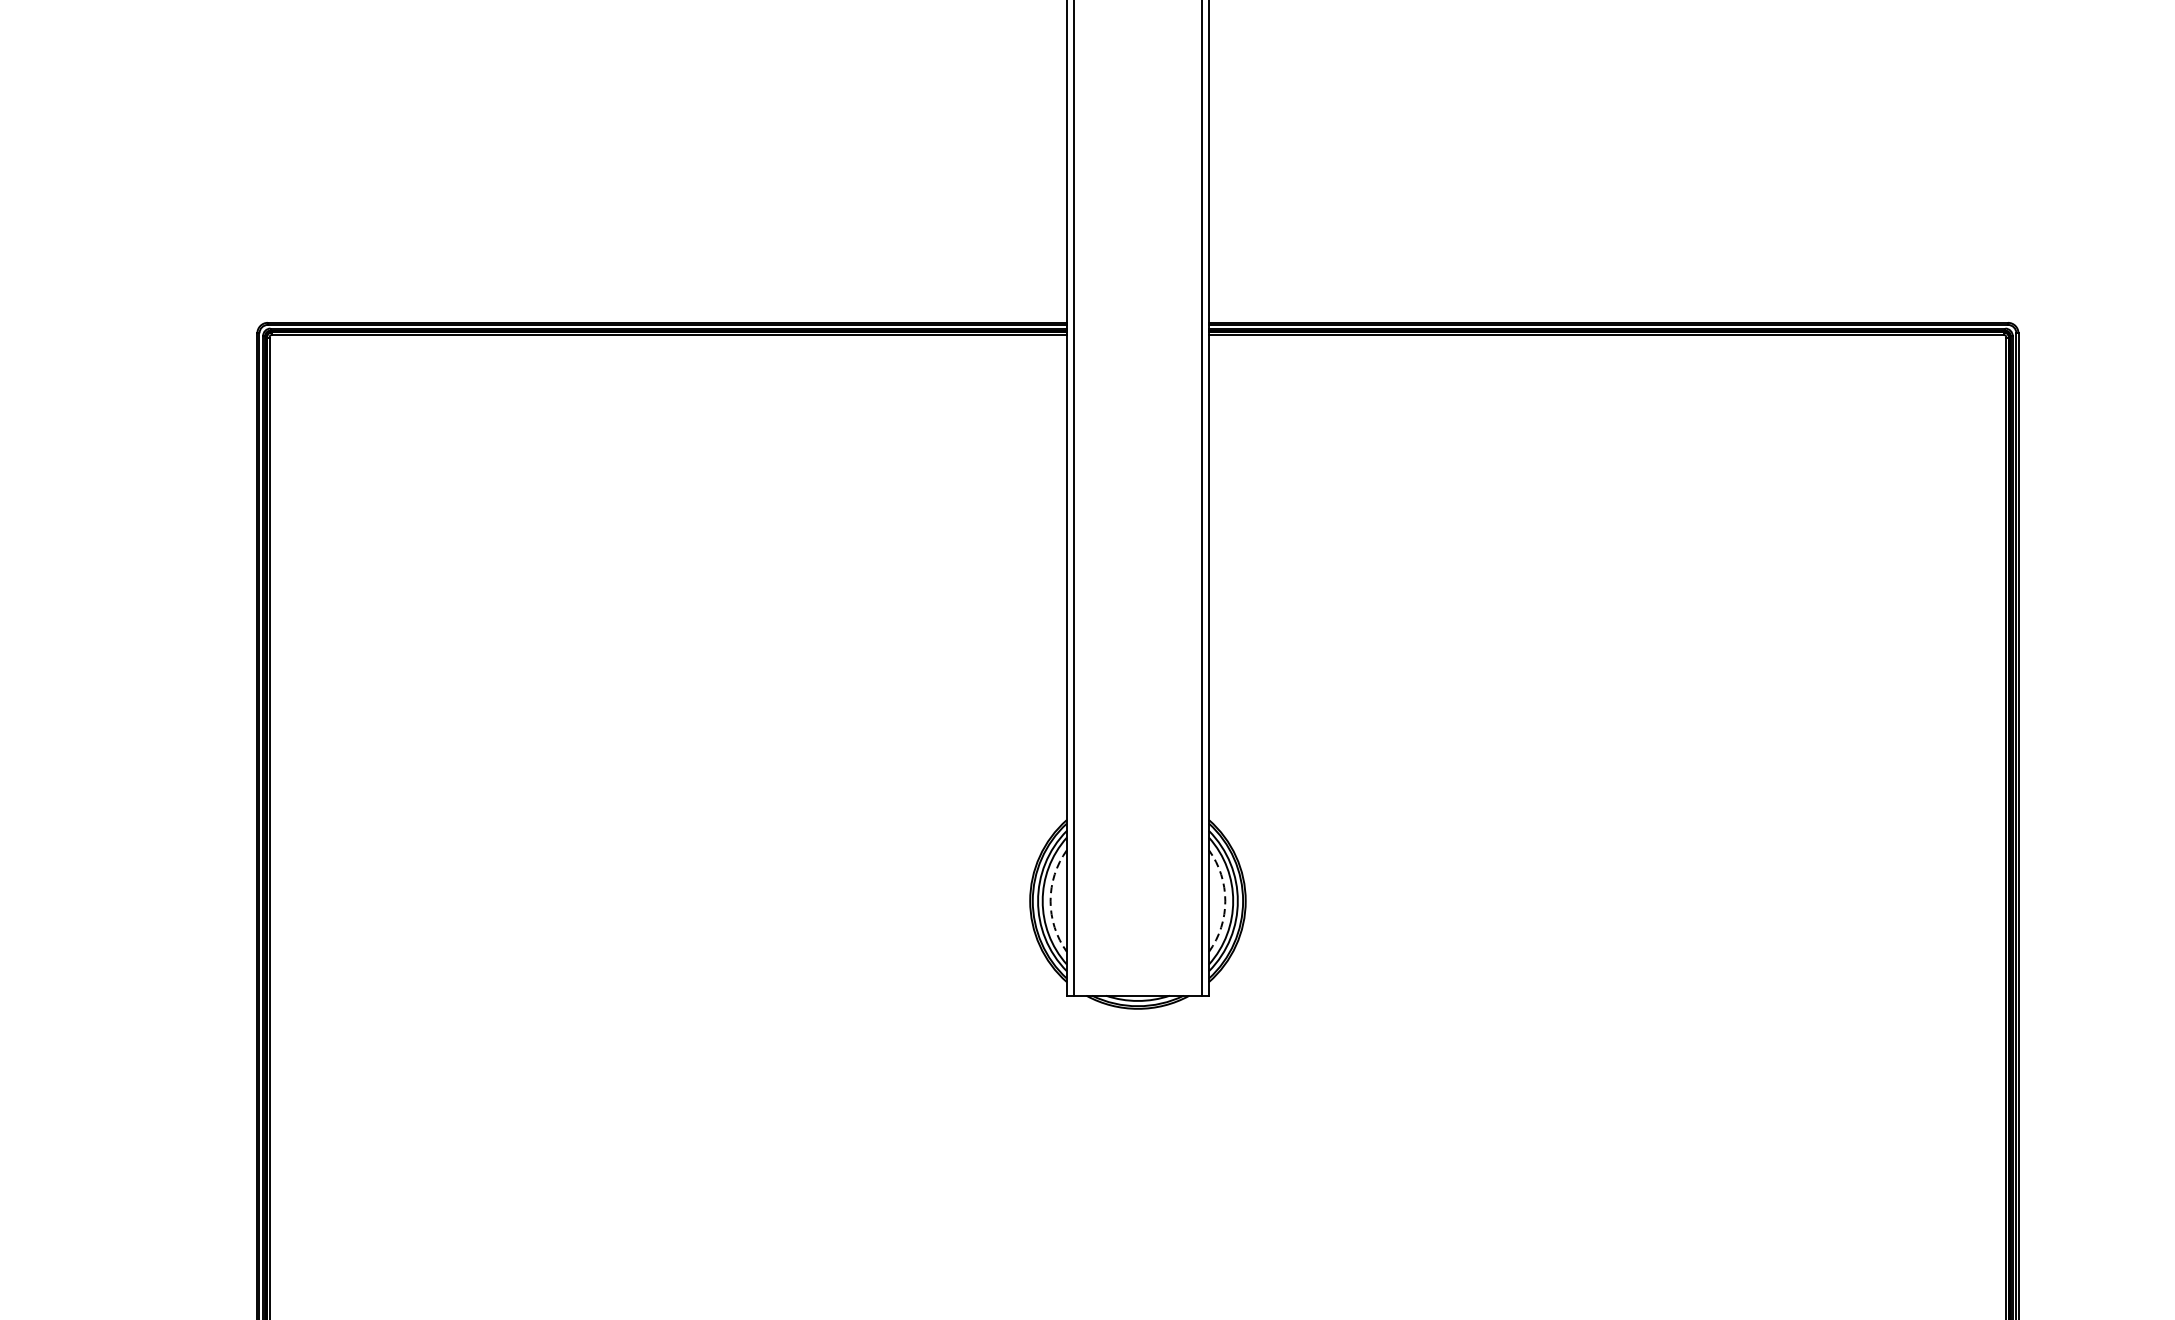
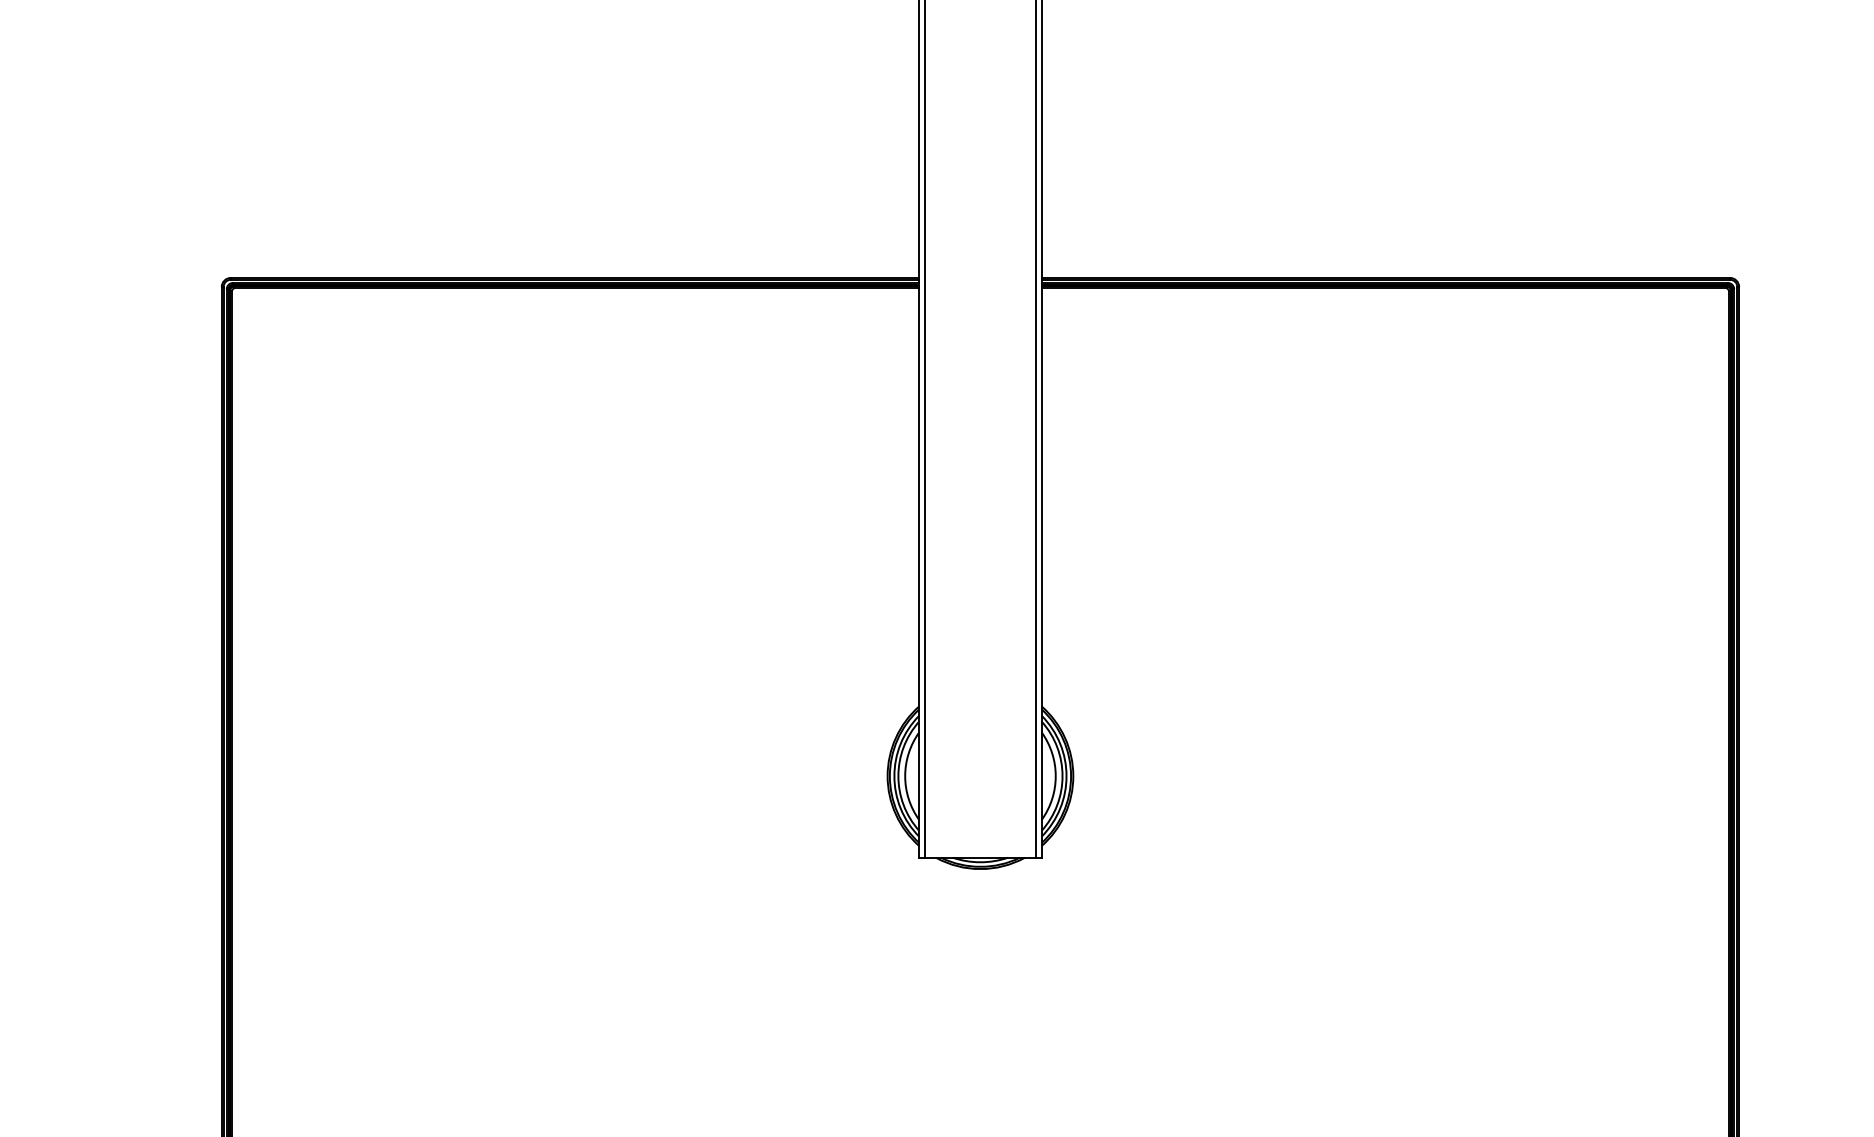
arc: (1050, 901) -> (905, 776), dashed -> solid
arc: (1225, 901) -> (1055, 776), dashed -> solid

